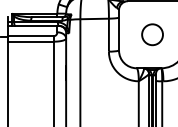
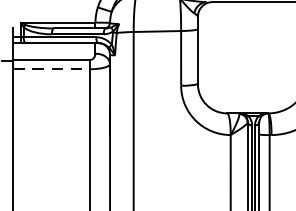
circle: (152, 34) -> (253, 57), removed
line: (30, 41) -> (50, 68), solid -> dashed

